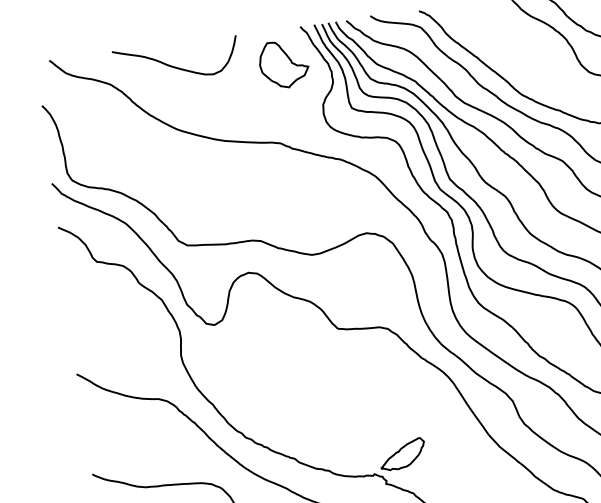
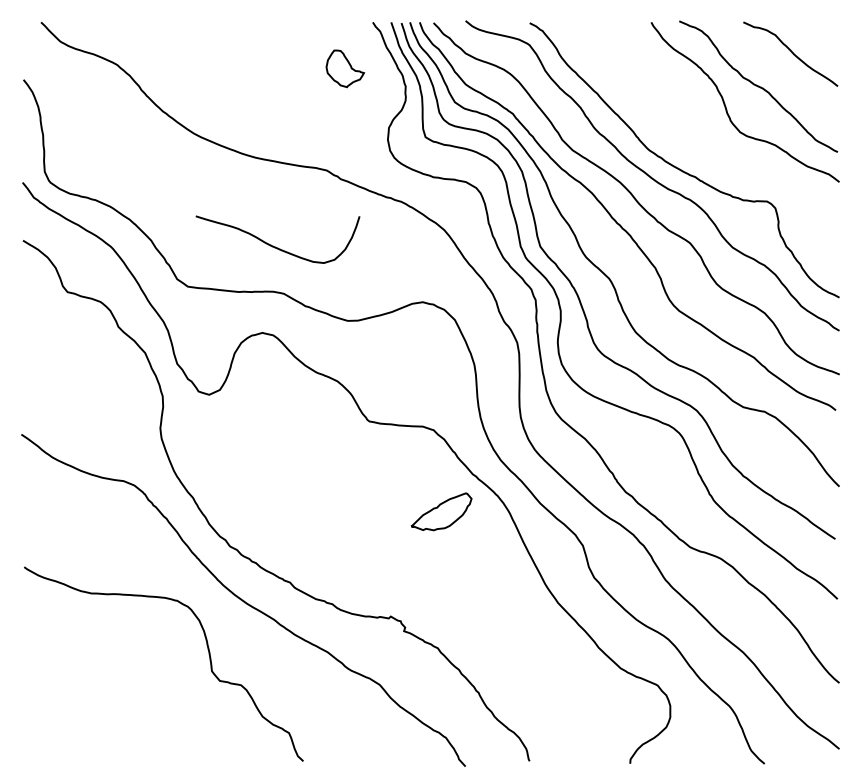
part: (284, 64) -> (345, 68), size x0.6
curve: (173, 66) -> (273, 245), moved
part: (402, 454) -> (441, 511), moved

